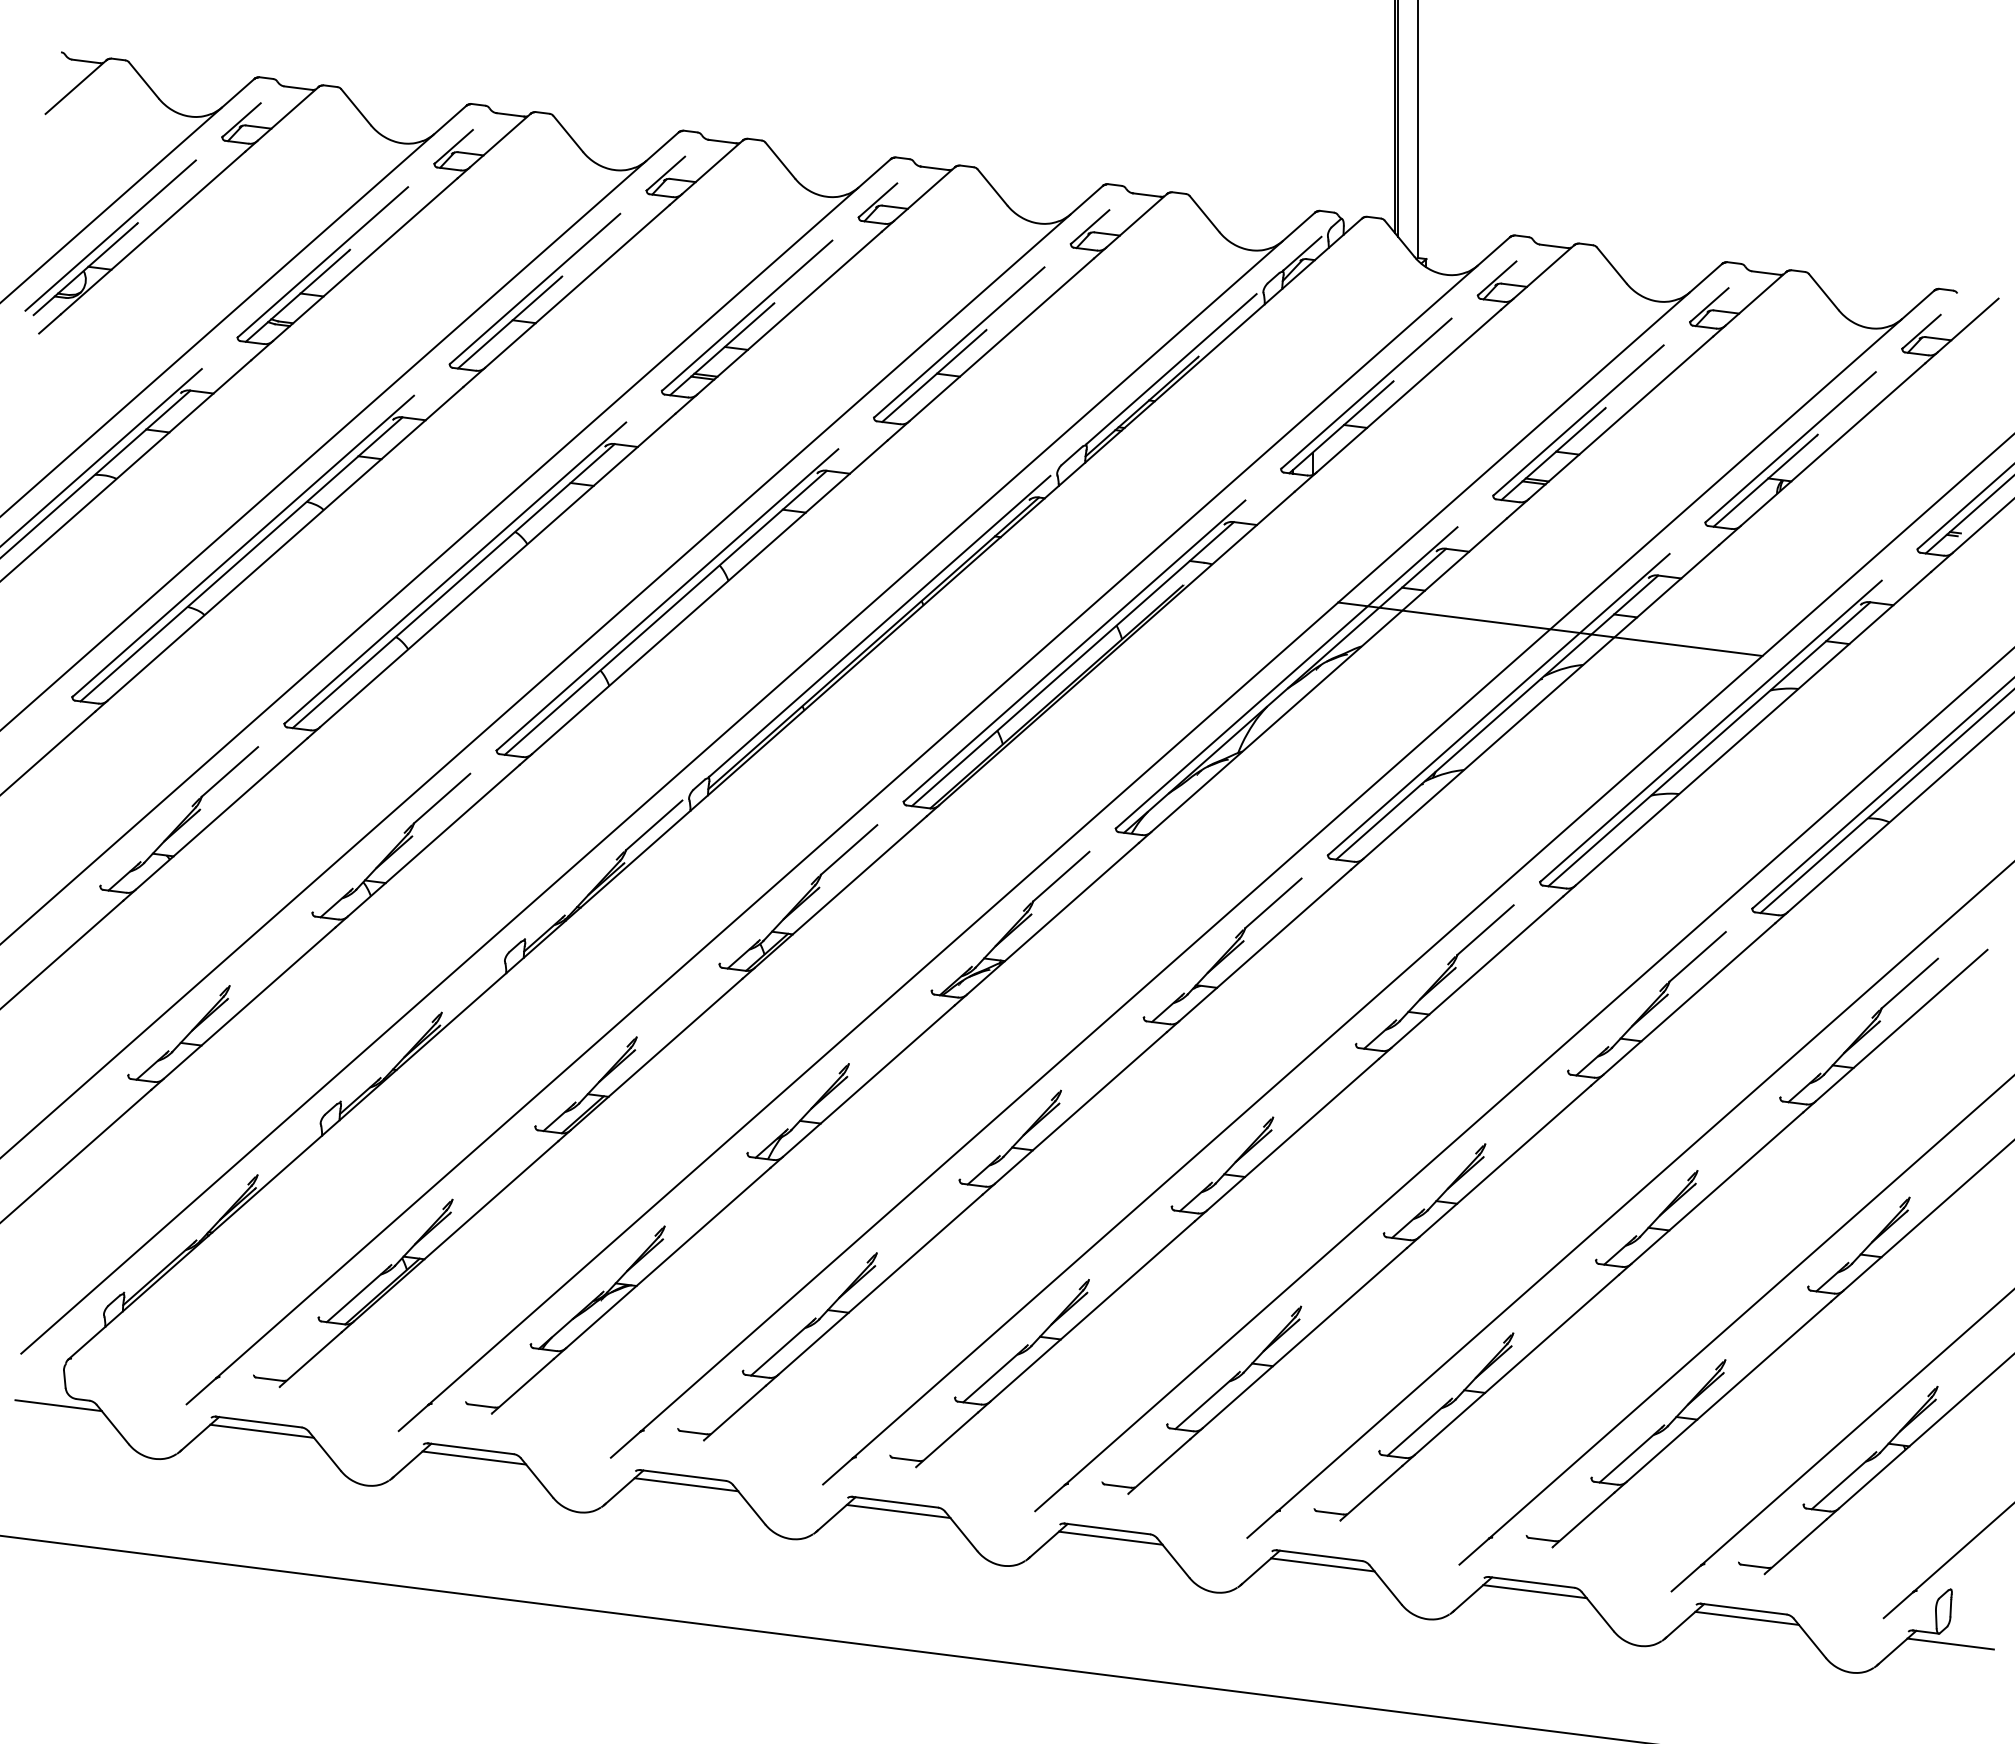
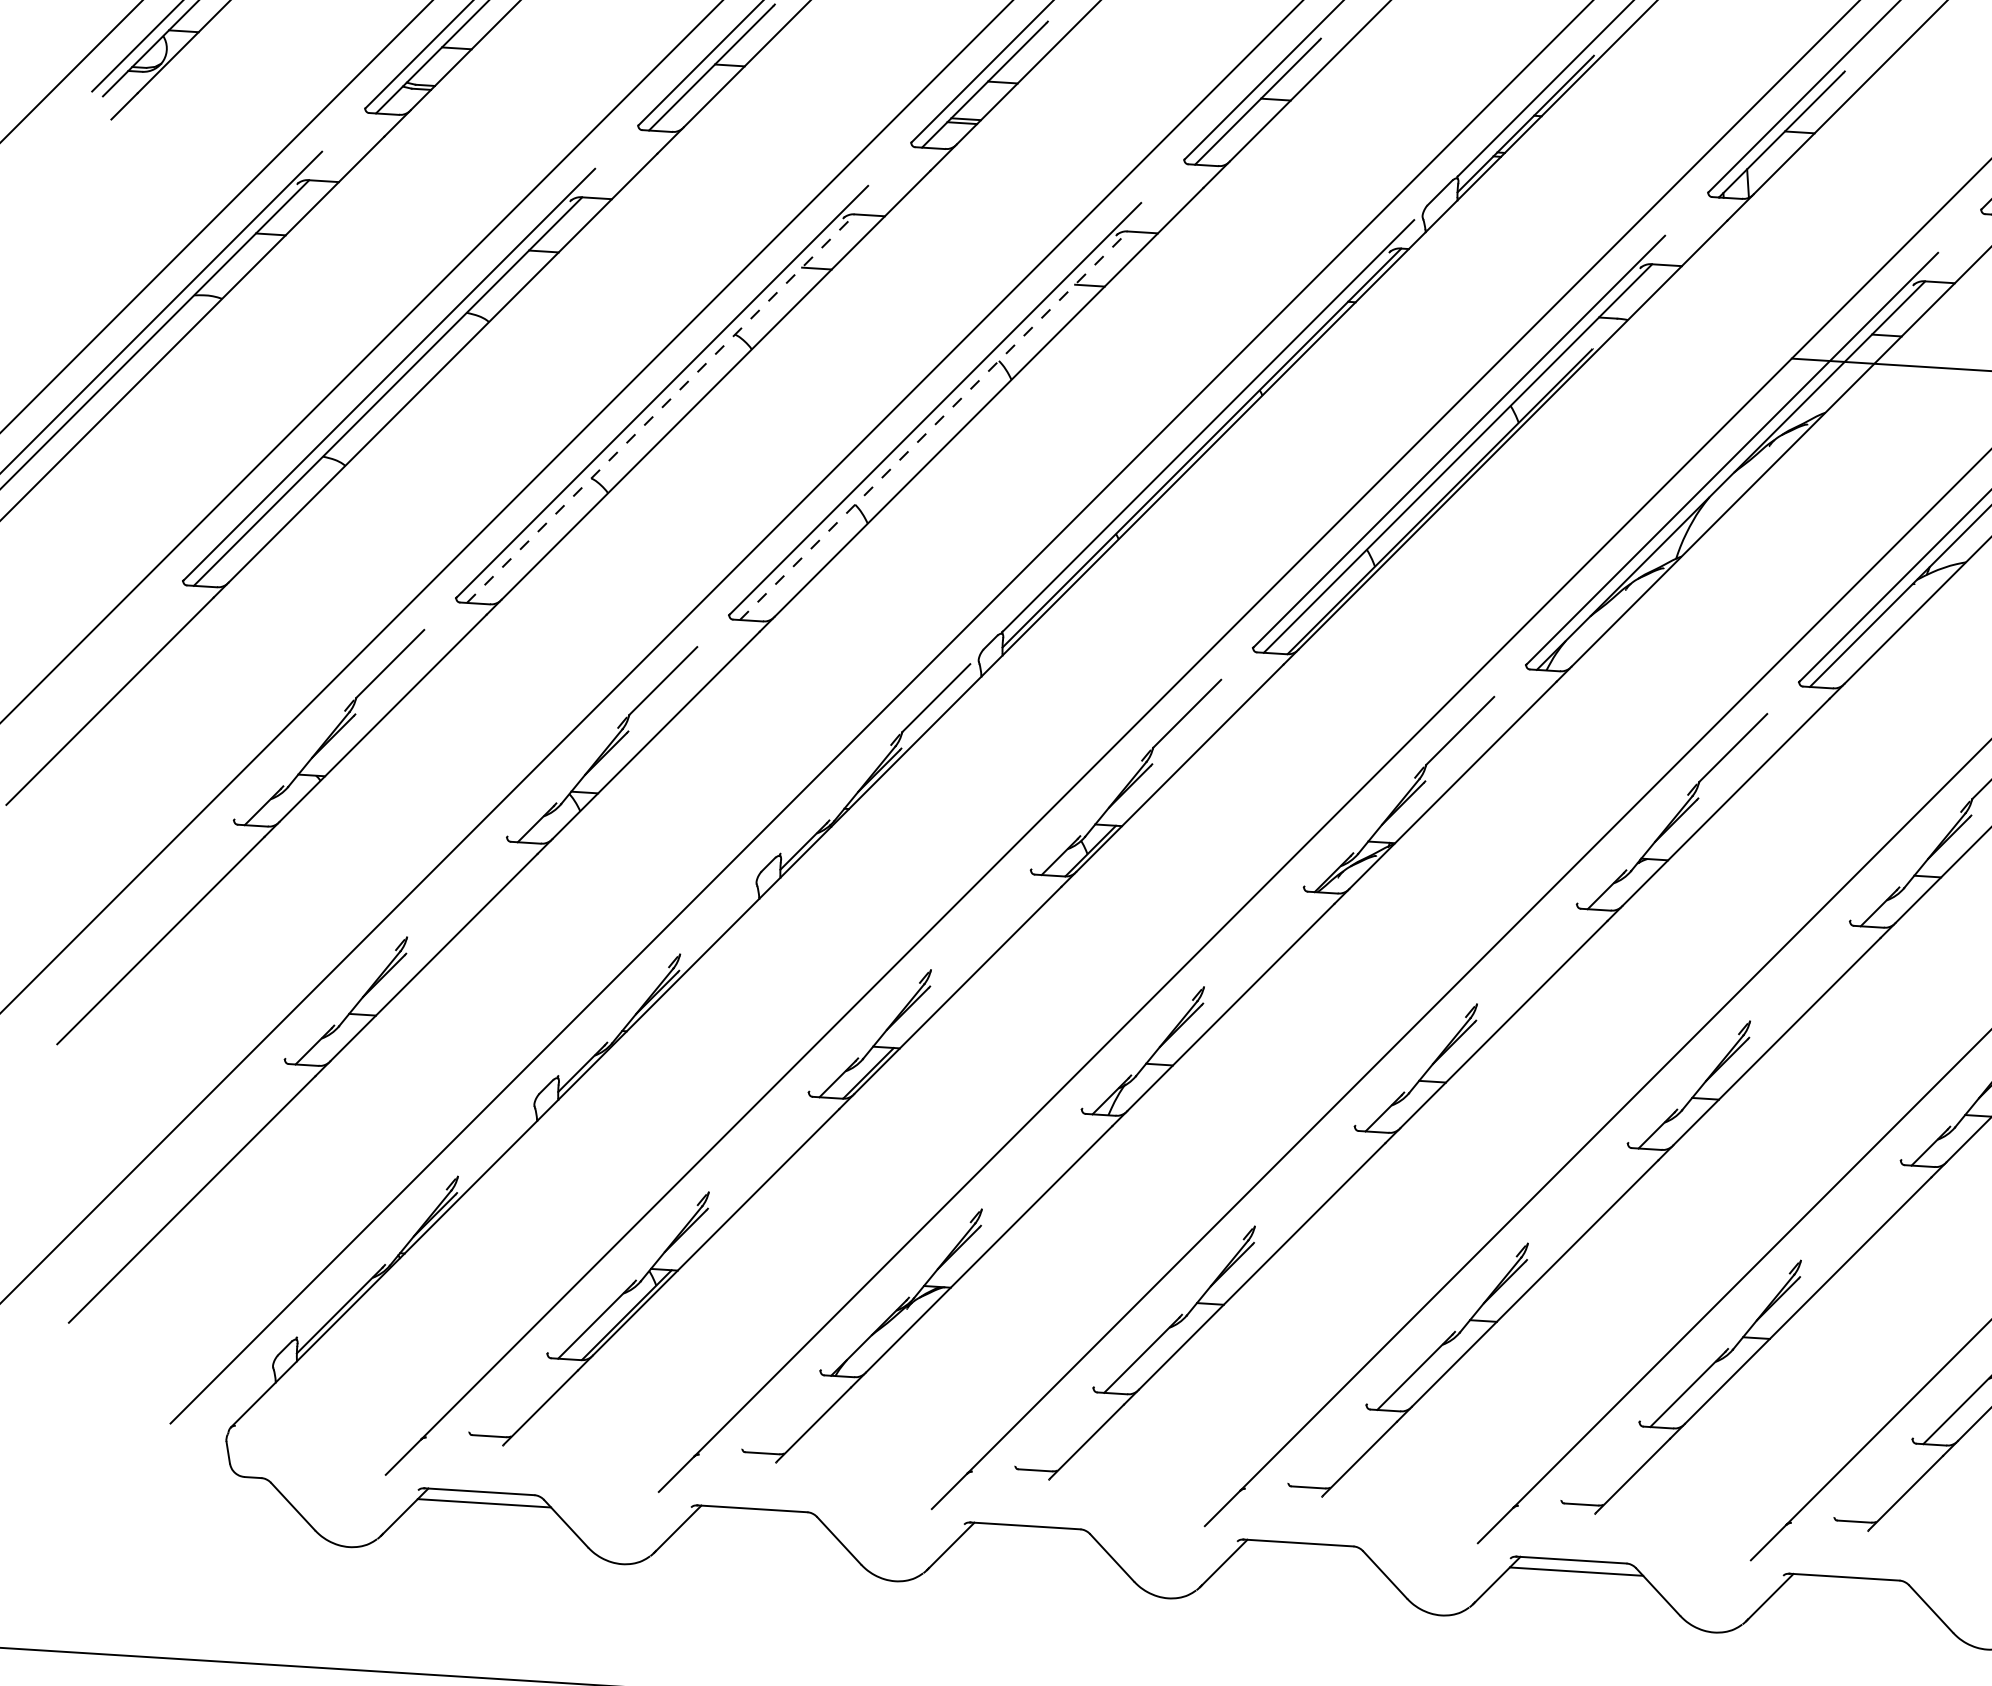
line: (453, 586) -> (660, 409), solid -> dashed
line: (665, 612) -> (933, 425), solid -> dashed
line: (58, 1405) -> (222, 1486), removed
line: (474, 1457) -> (757, 1519), removed
line: (686, 1484) -> (1030, 1537), removed
line: (898, 1511) -> (1303, 1554), removed
line: (1322, 1564) -> (1849, 1588), removed

